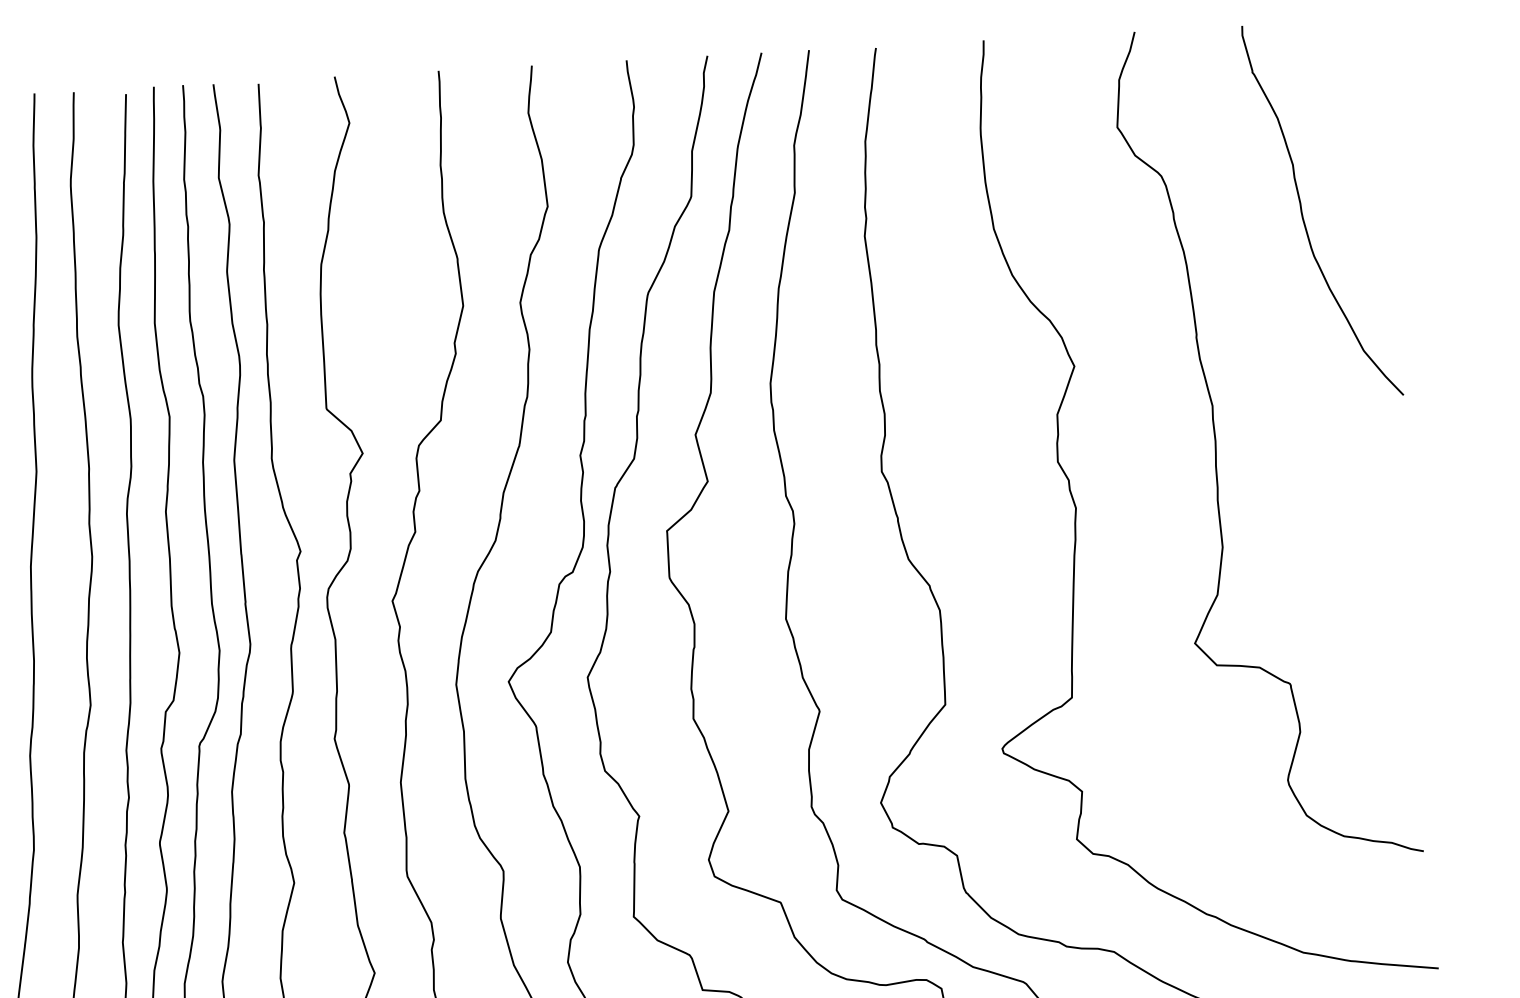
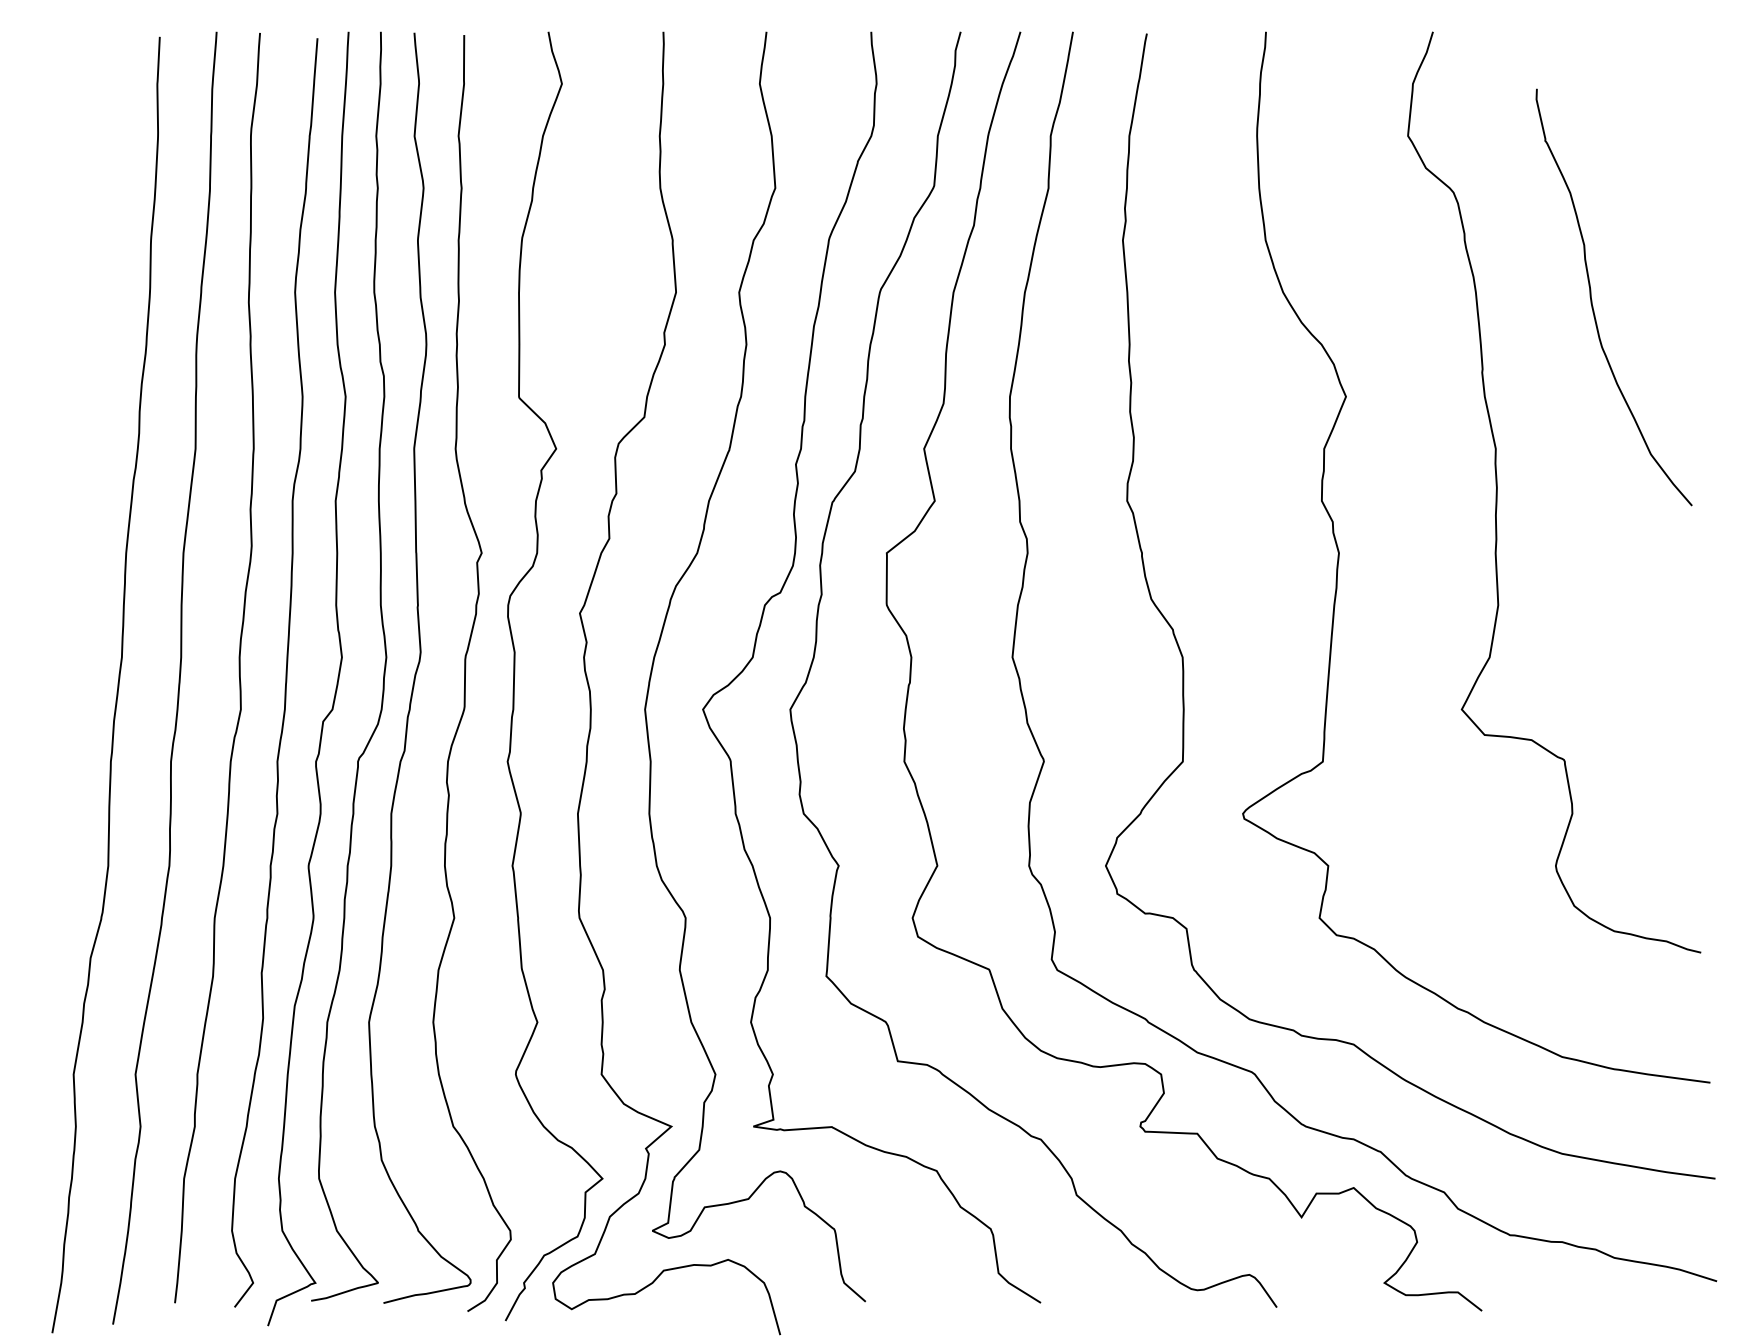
curve: (1303, 214) -> (1592, 300), moved

